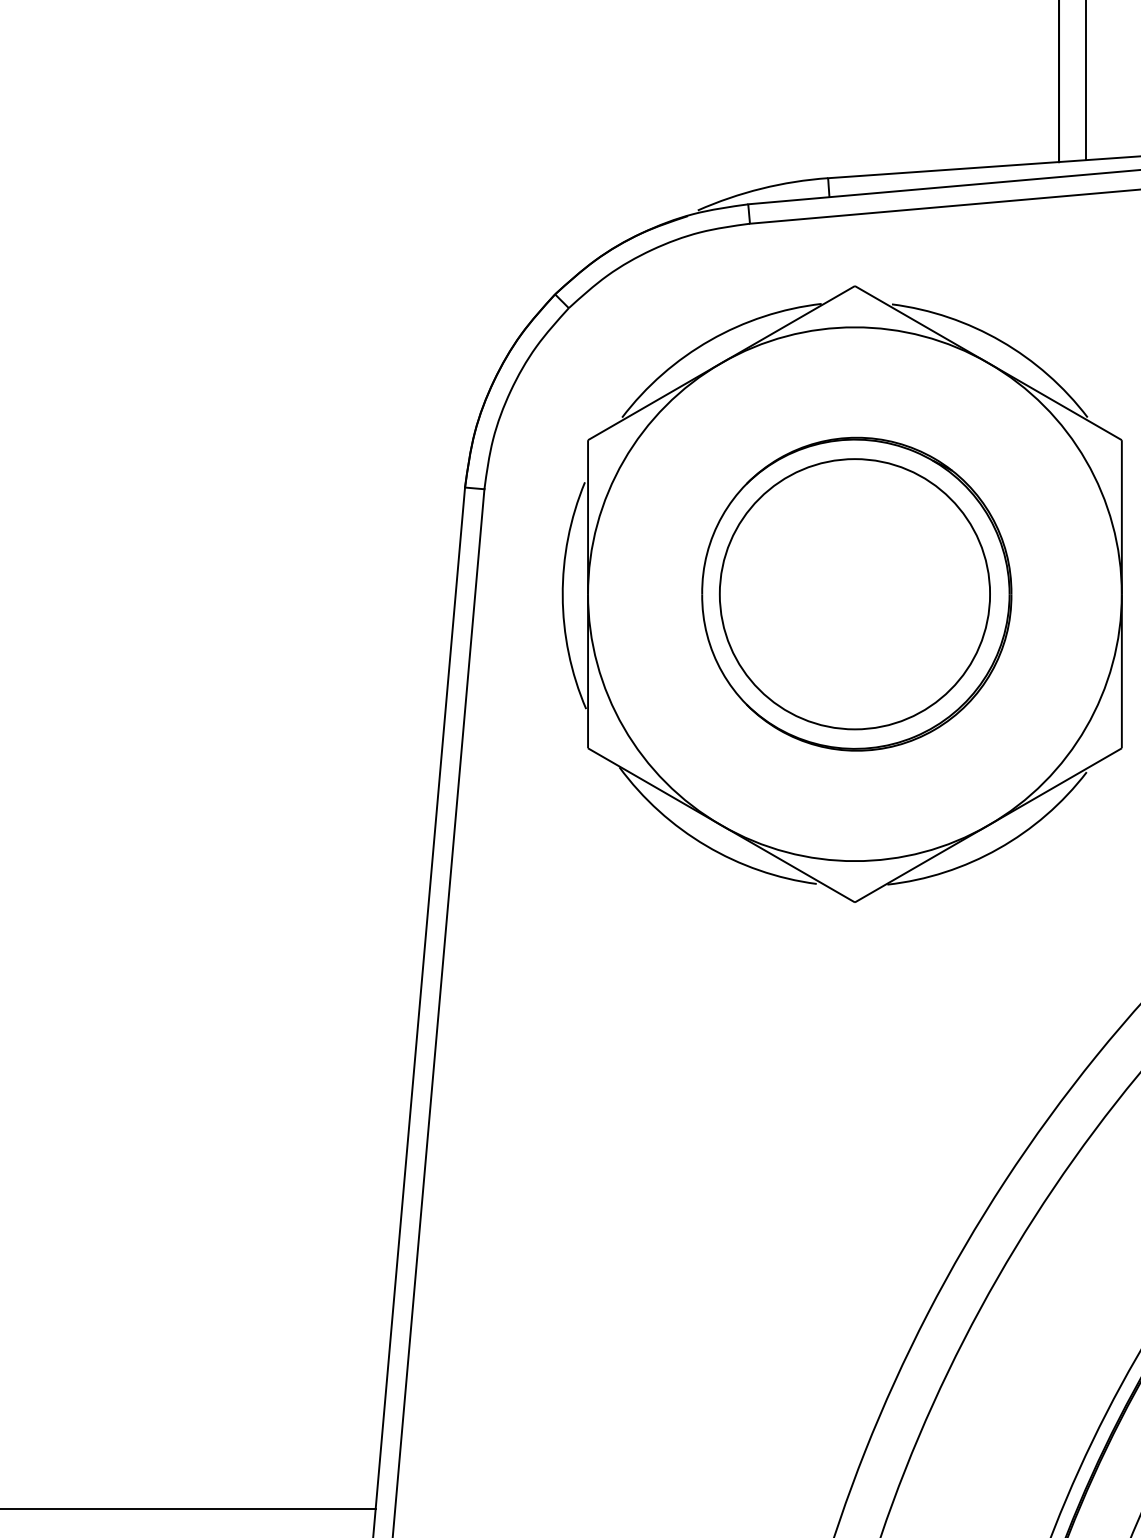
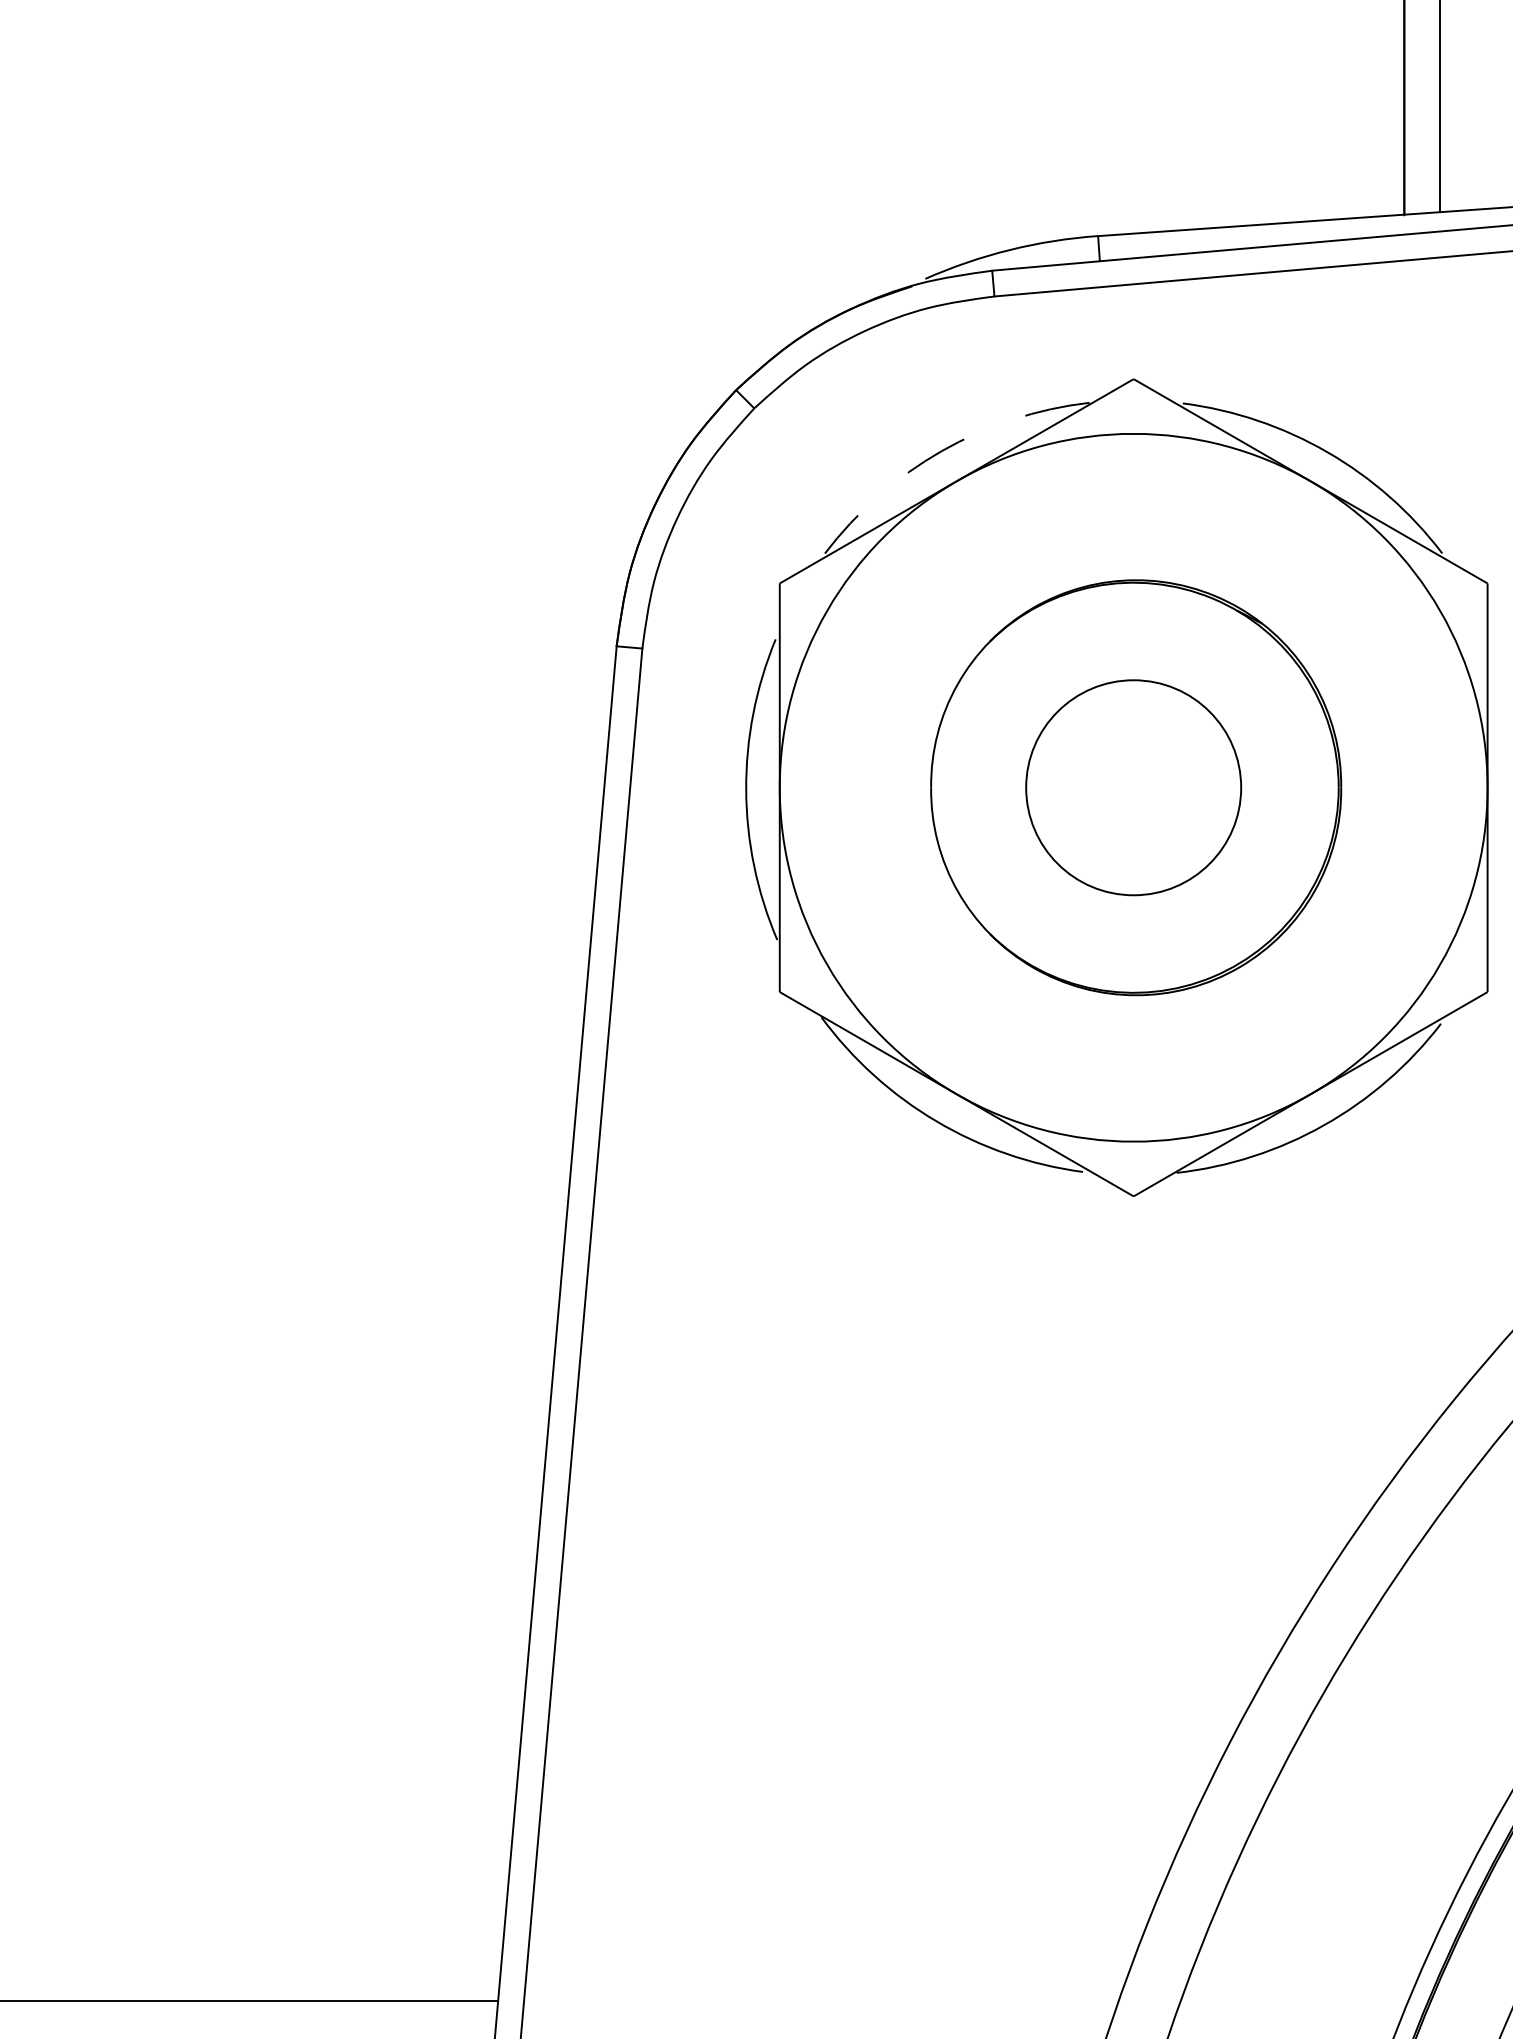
arc: (710, 340) -> (942, 451), solid -> dashed
circle: (854, 594) -> (1133, 788), size x0.6

